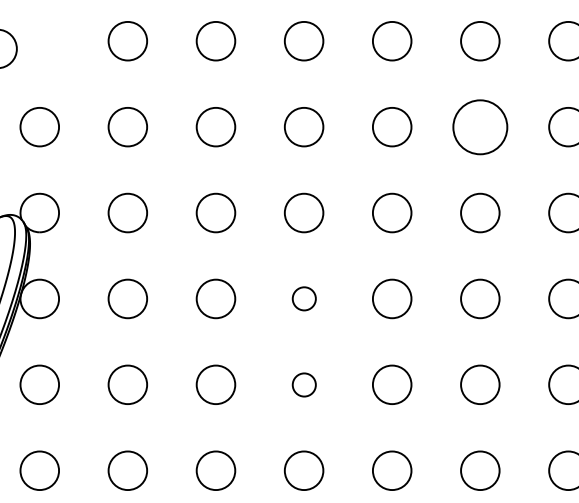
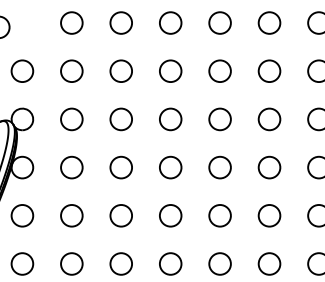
circle: (480, 125) -> (269, 70), size x0.71
circle: (303, 298) -> (170, 167), size x1.67
circle: (303, 384) -> (170, 215), size x1.67

